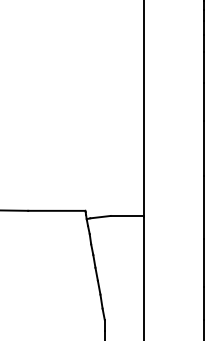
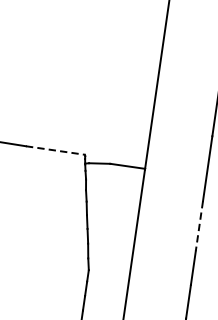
line: (56, 210) -> (55, 150), solid -> dashed
line: (203, 263) -> (199, 226), solid -> dashed

